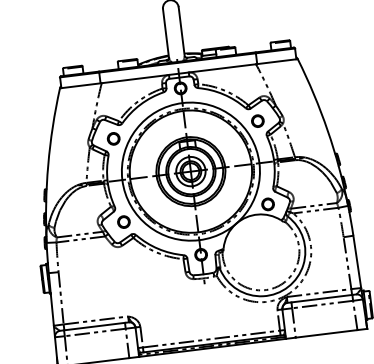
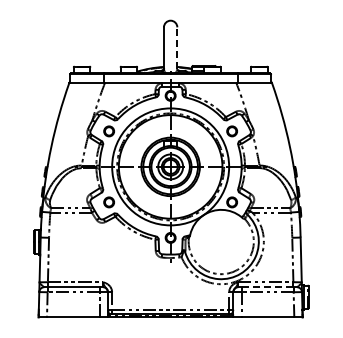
line: (181, 31) -> (177, 48), solid -> dashed
line: (321, 299) -> (267, 287), solid -> dashed

